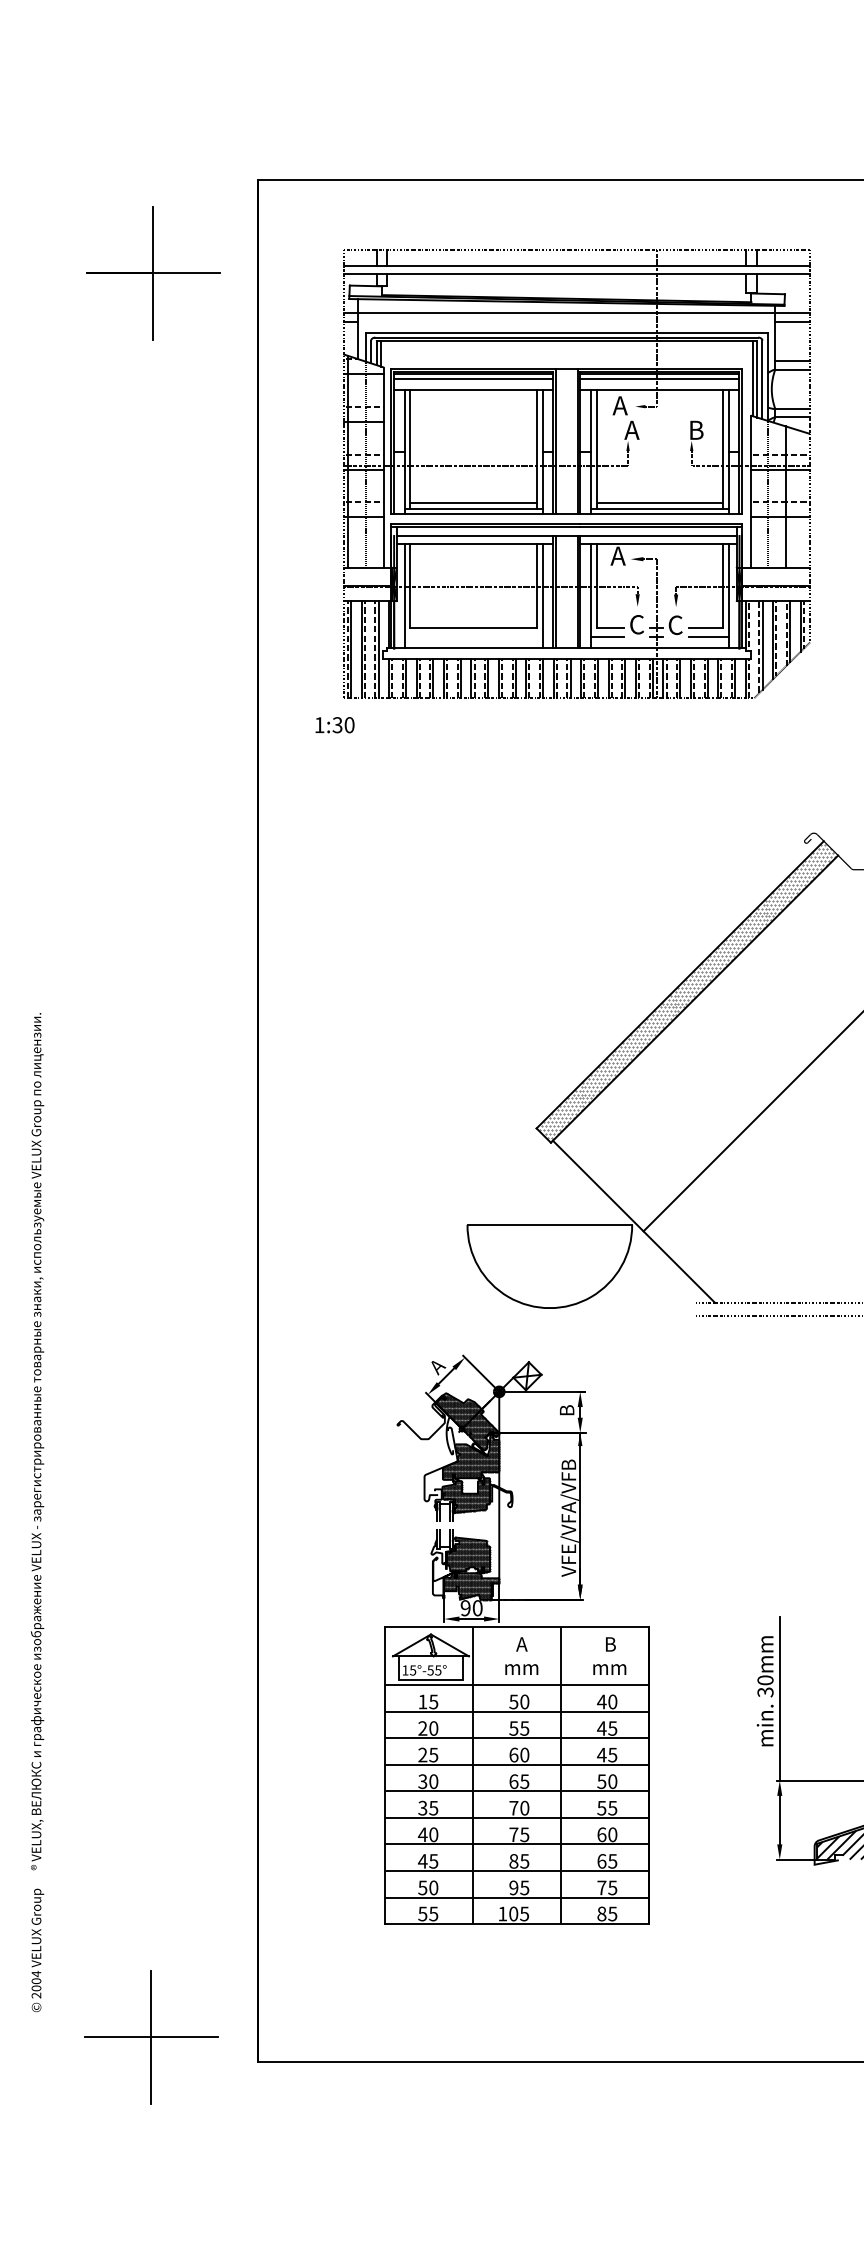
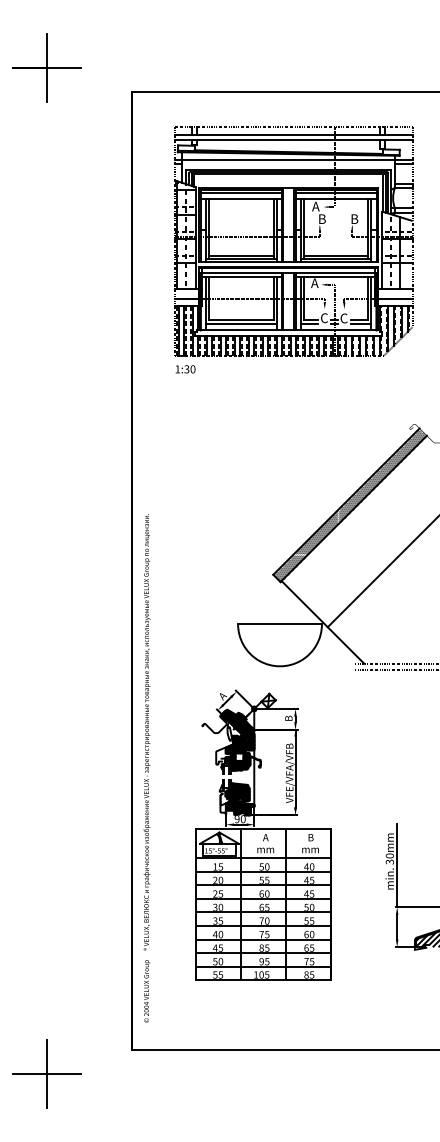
part: (152, 272) -> (46, 67), moved
text: (631, 429) -> (321, 218), A -> B
line: (474, 637) -> (241, 324), added
text: (334, 725) -> (185, 369), moved
text: (36, 1512) -> (146, 768), moved
part: (150, 2036) -> (46, 1073), moved

